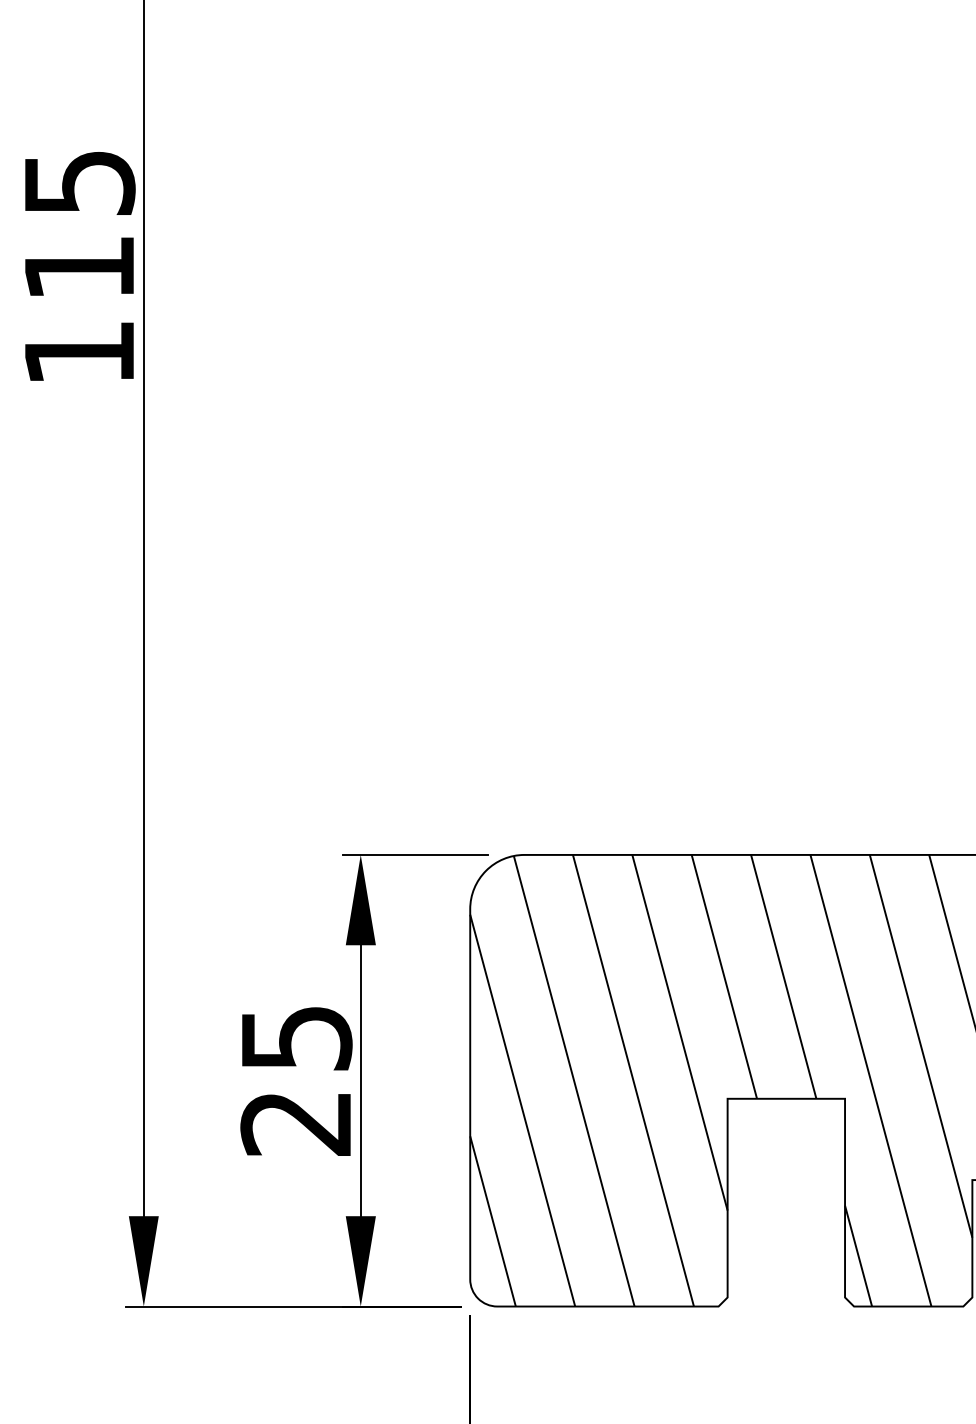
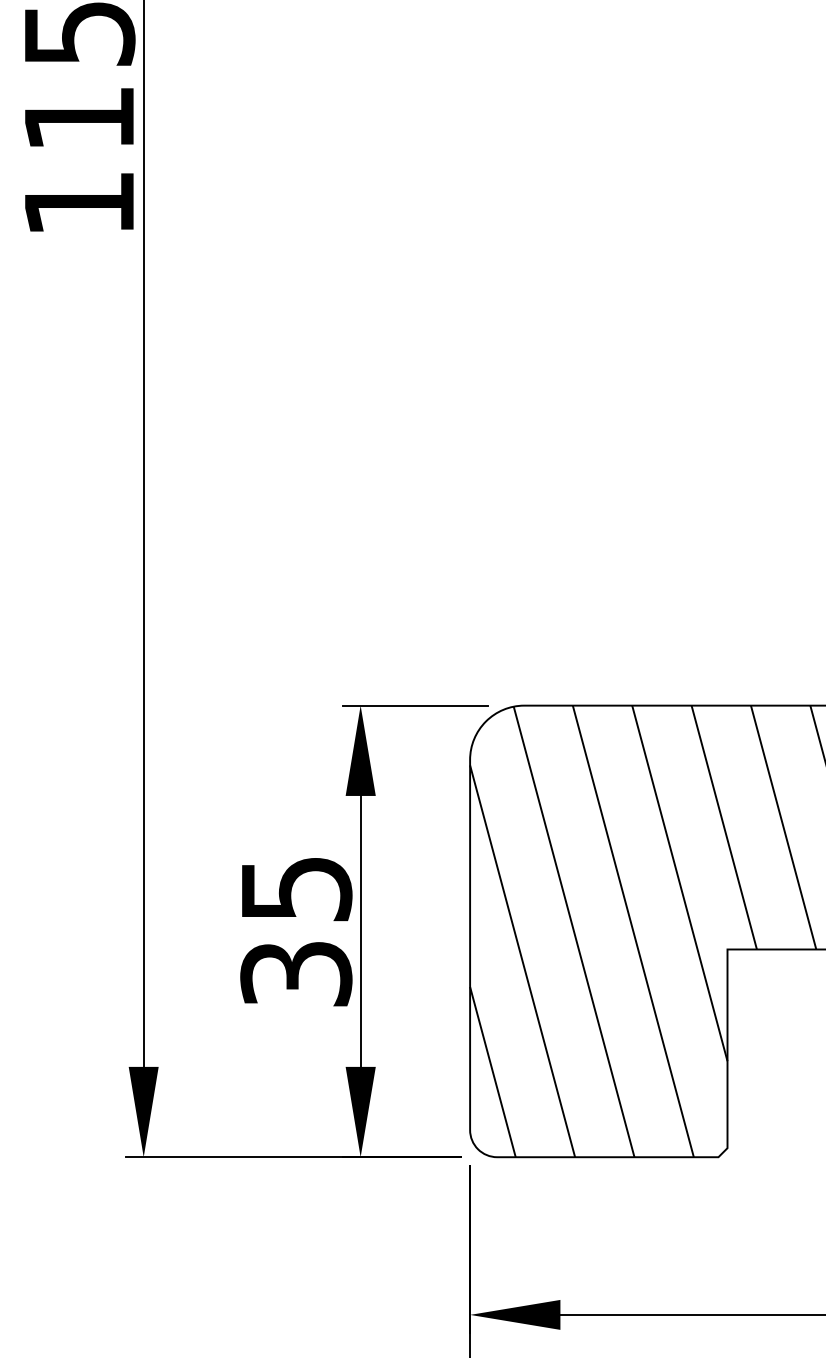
text: (296, 1123) -> (296, 974), 25 -> 35

